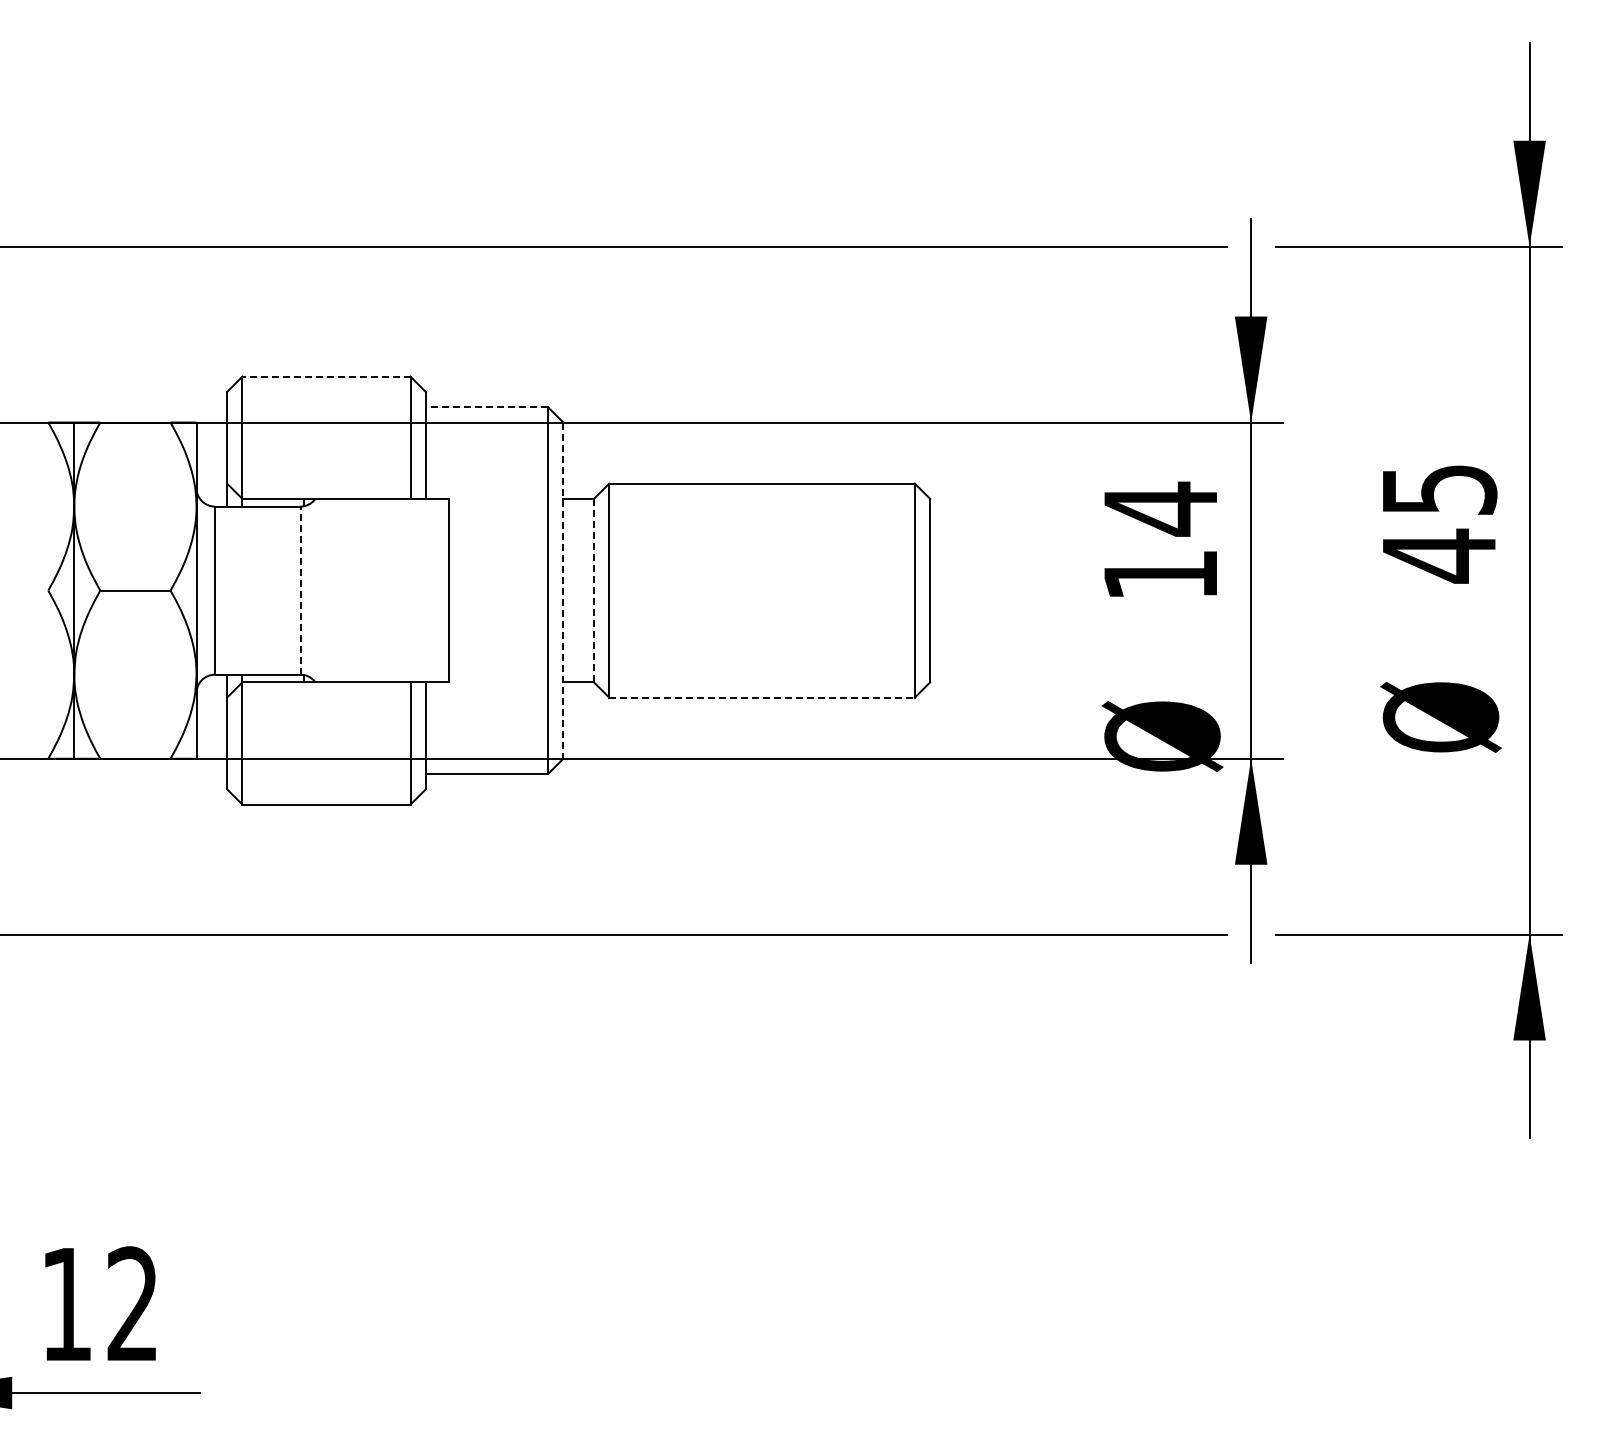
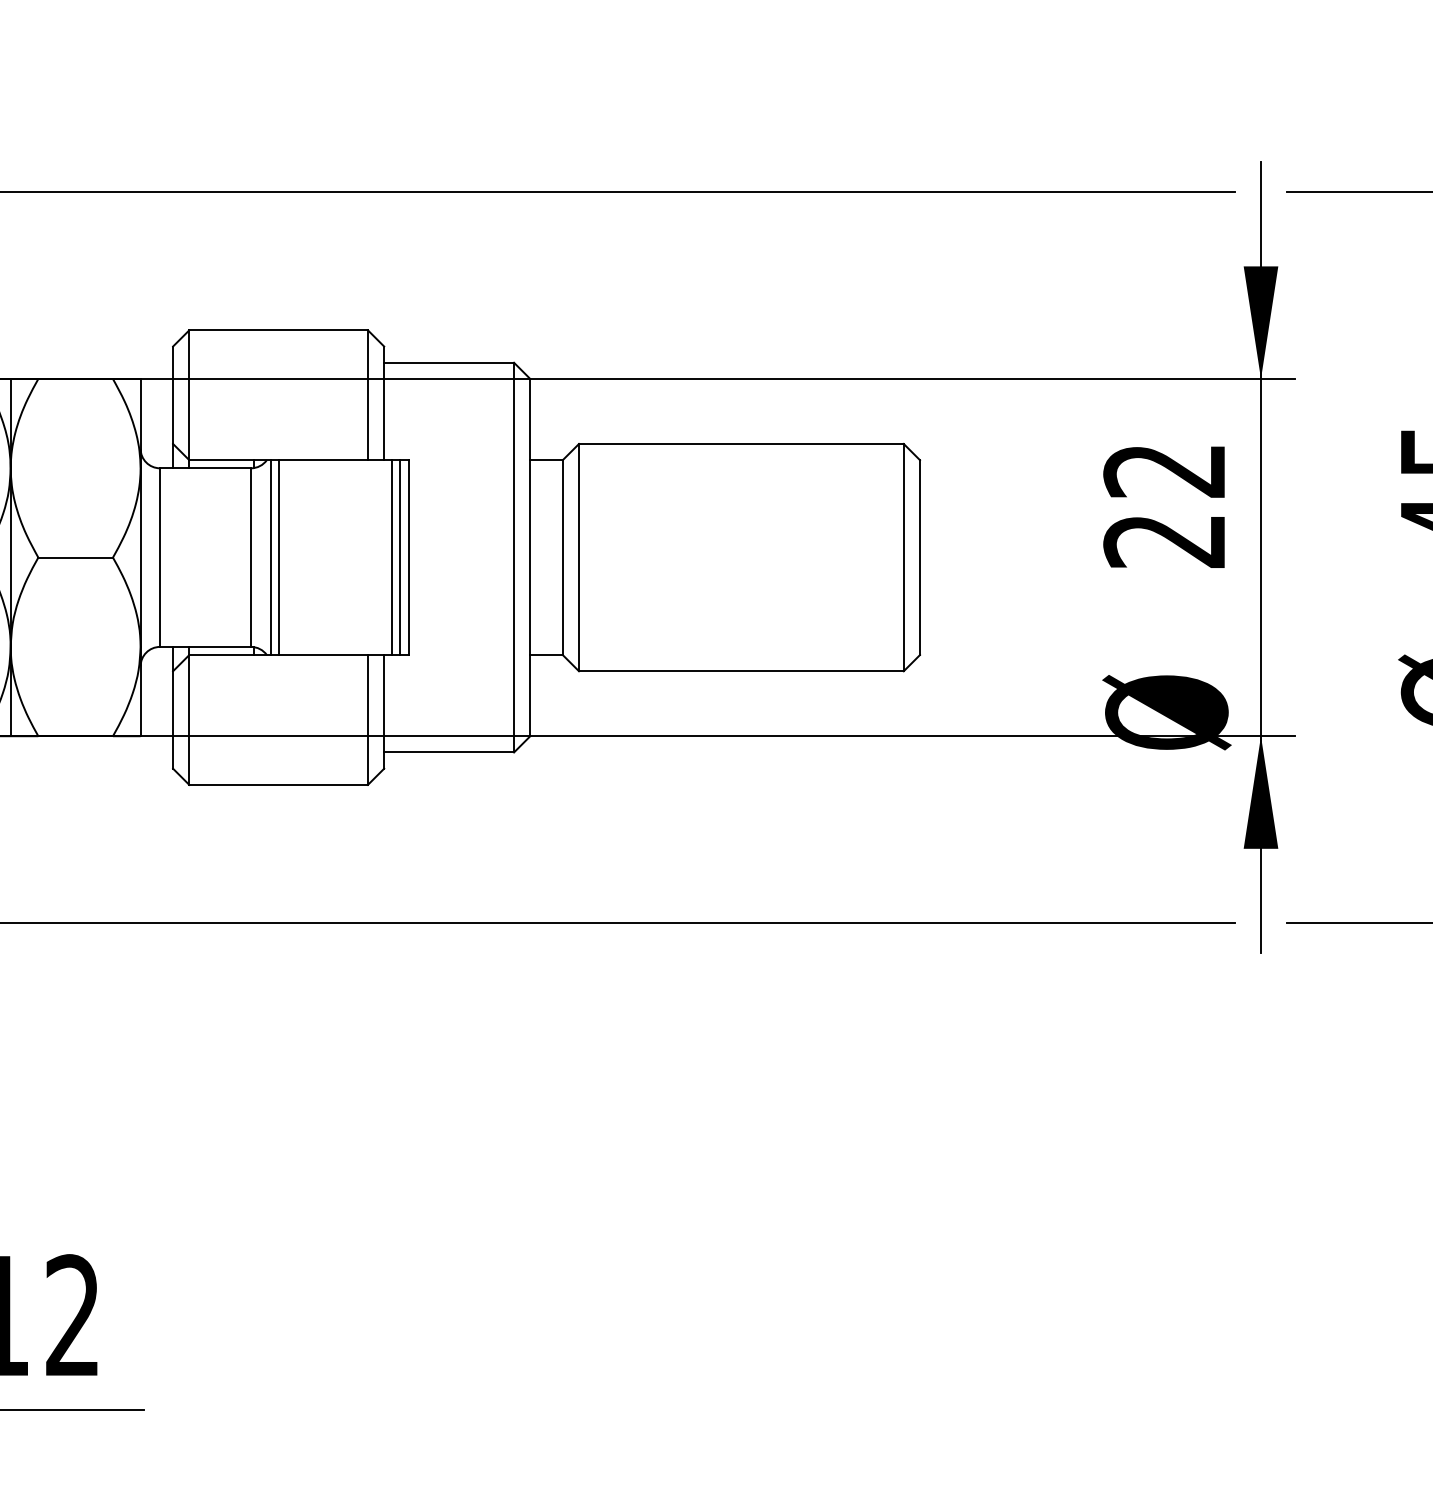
line: (325, 376) -> (277, 330), dashed -> solid
line: (486, 407) -> (448, 363), dashed -> solid
text: (1159, 540) -> (1163, 504), 14 -> 22
line: (300, 590) -> (251, 557), dashed -> solid
line: (318, 590) -> (270, 557), added
line: (326, 590) -> (278, 557), added
line: (433, 590) -> (392, 557), added
line: (441, 590) -> (400, 557), added
line: (593, 590) -> (562, 557), dashed -> solid
line: (563, 591) -> (530, 558), dashed -> solid
line: (762, 697) -> (741, 671), dashed -> solid

